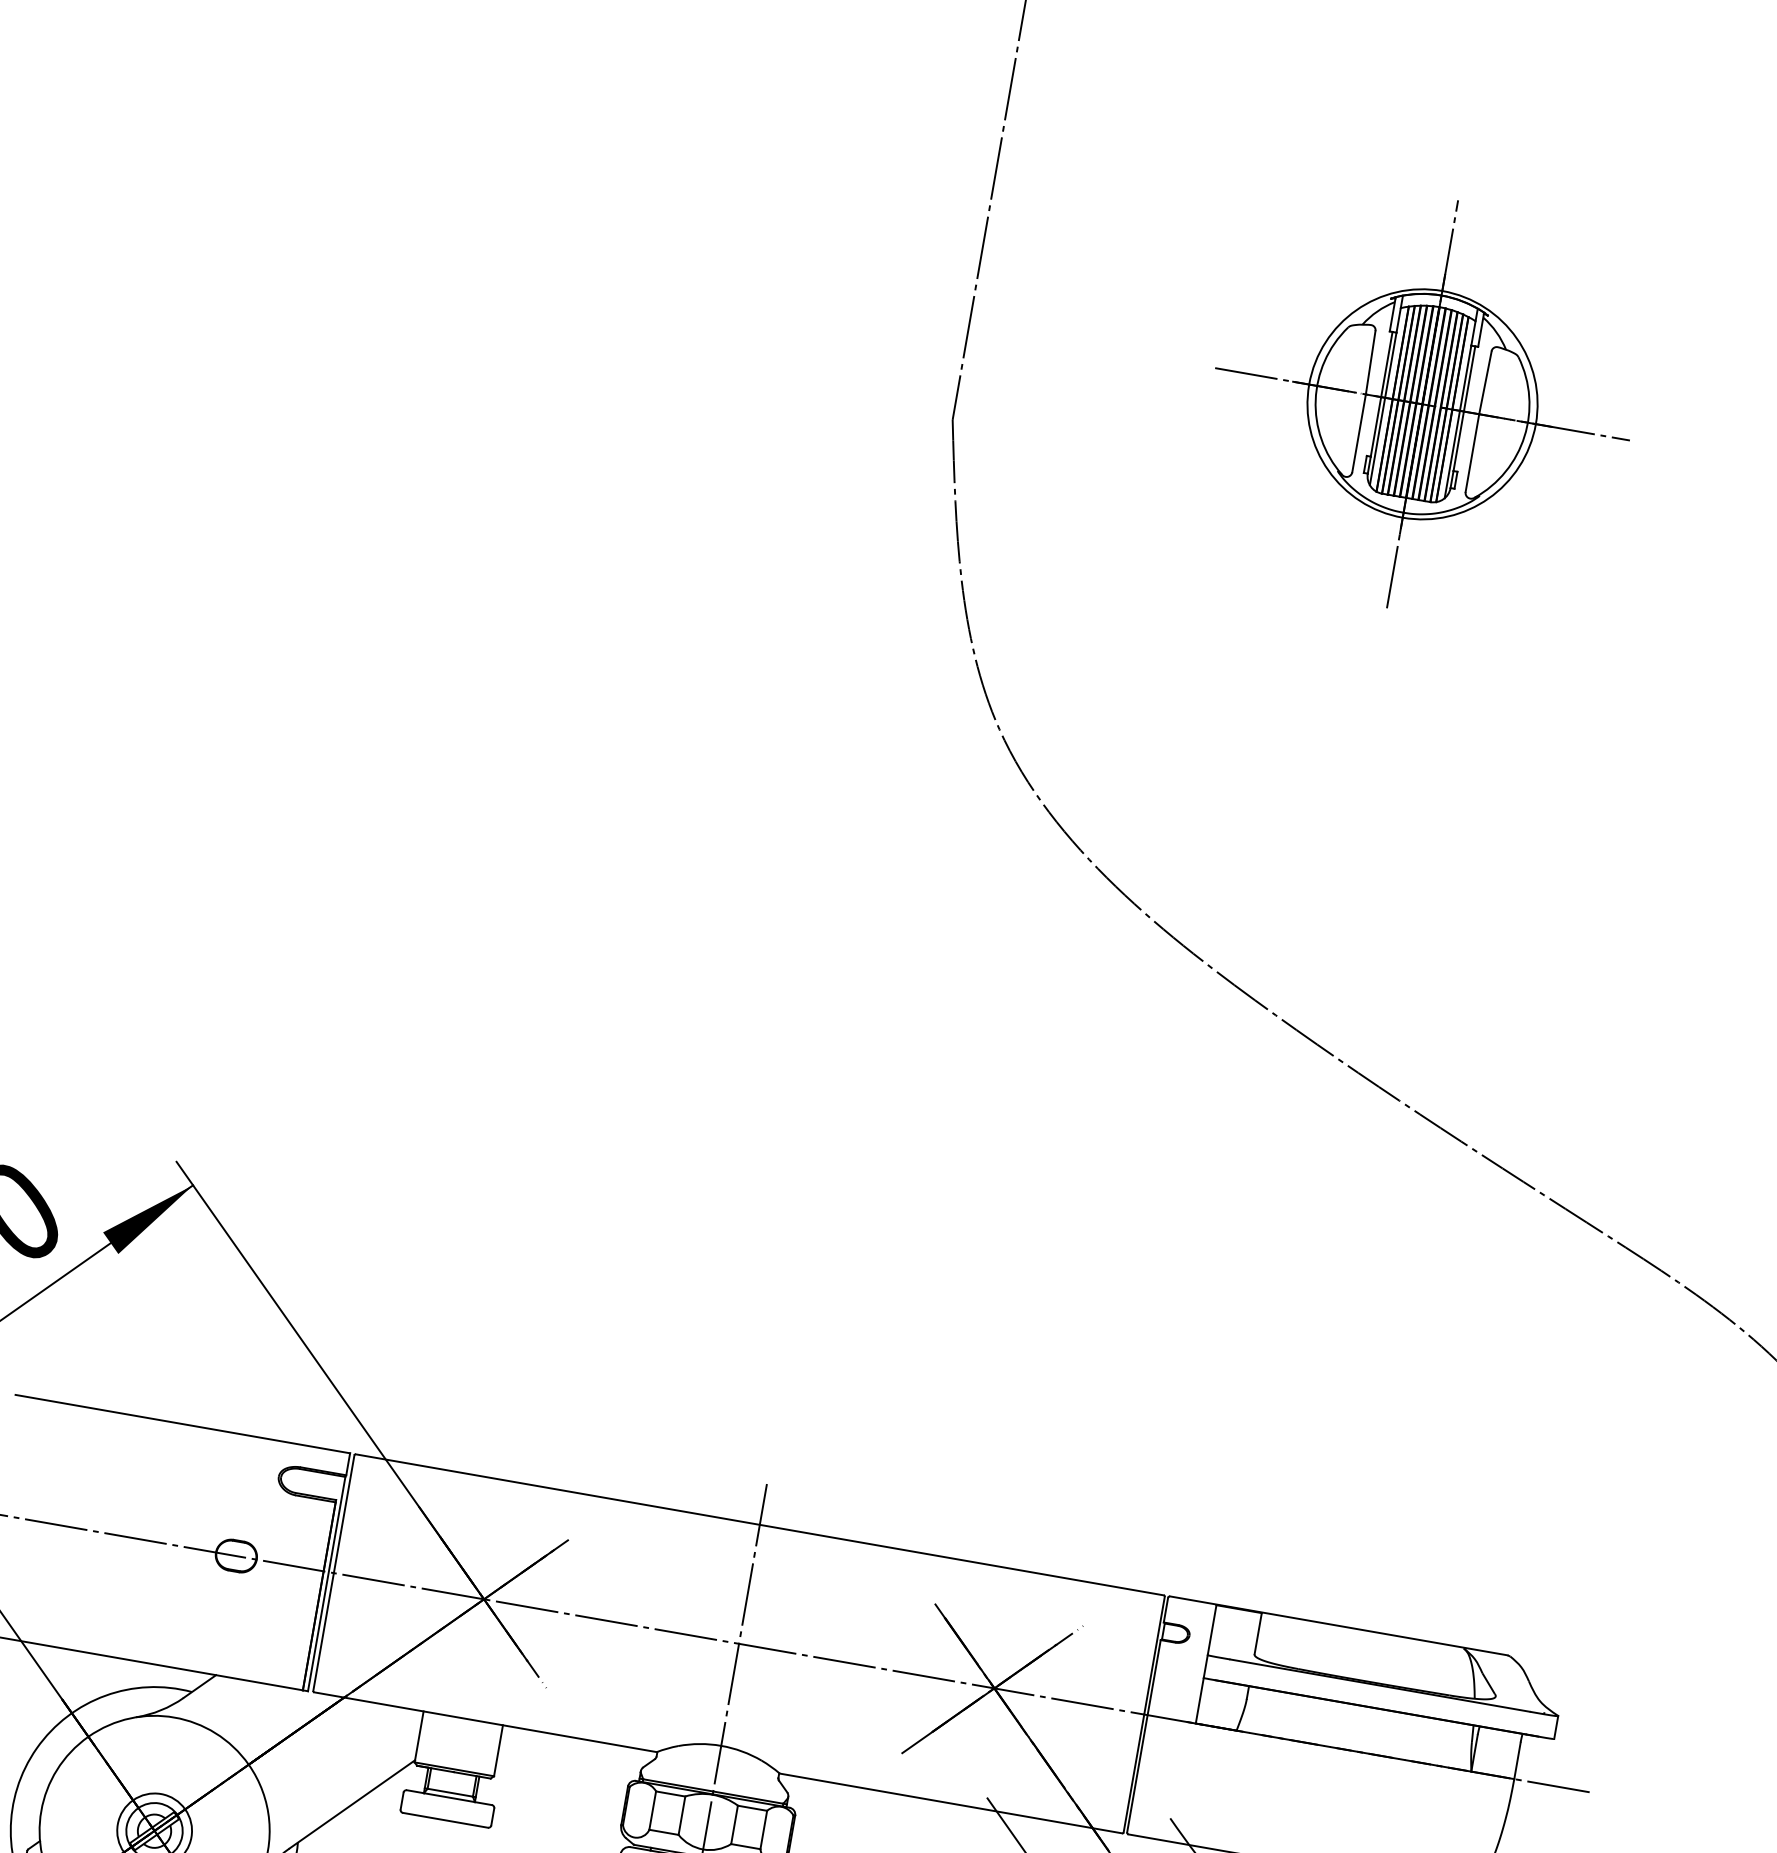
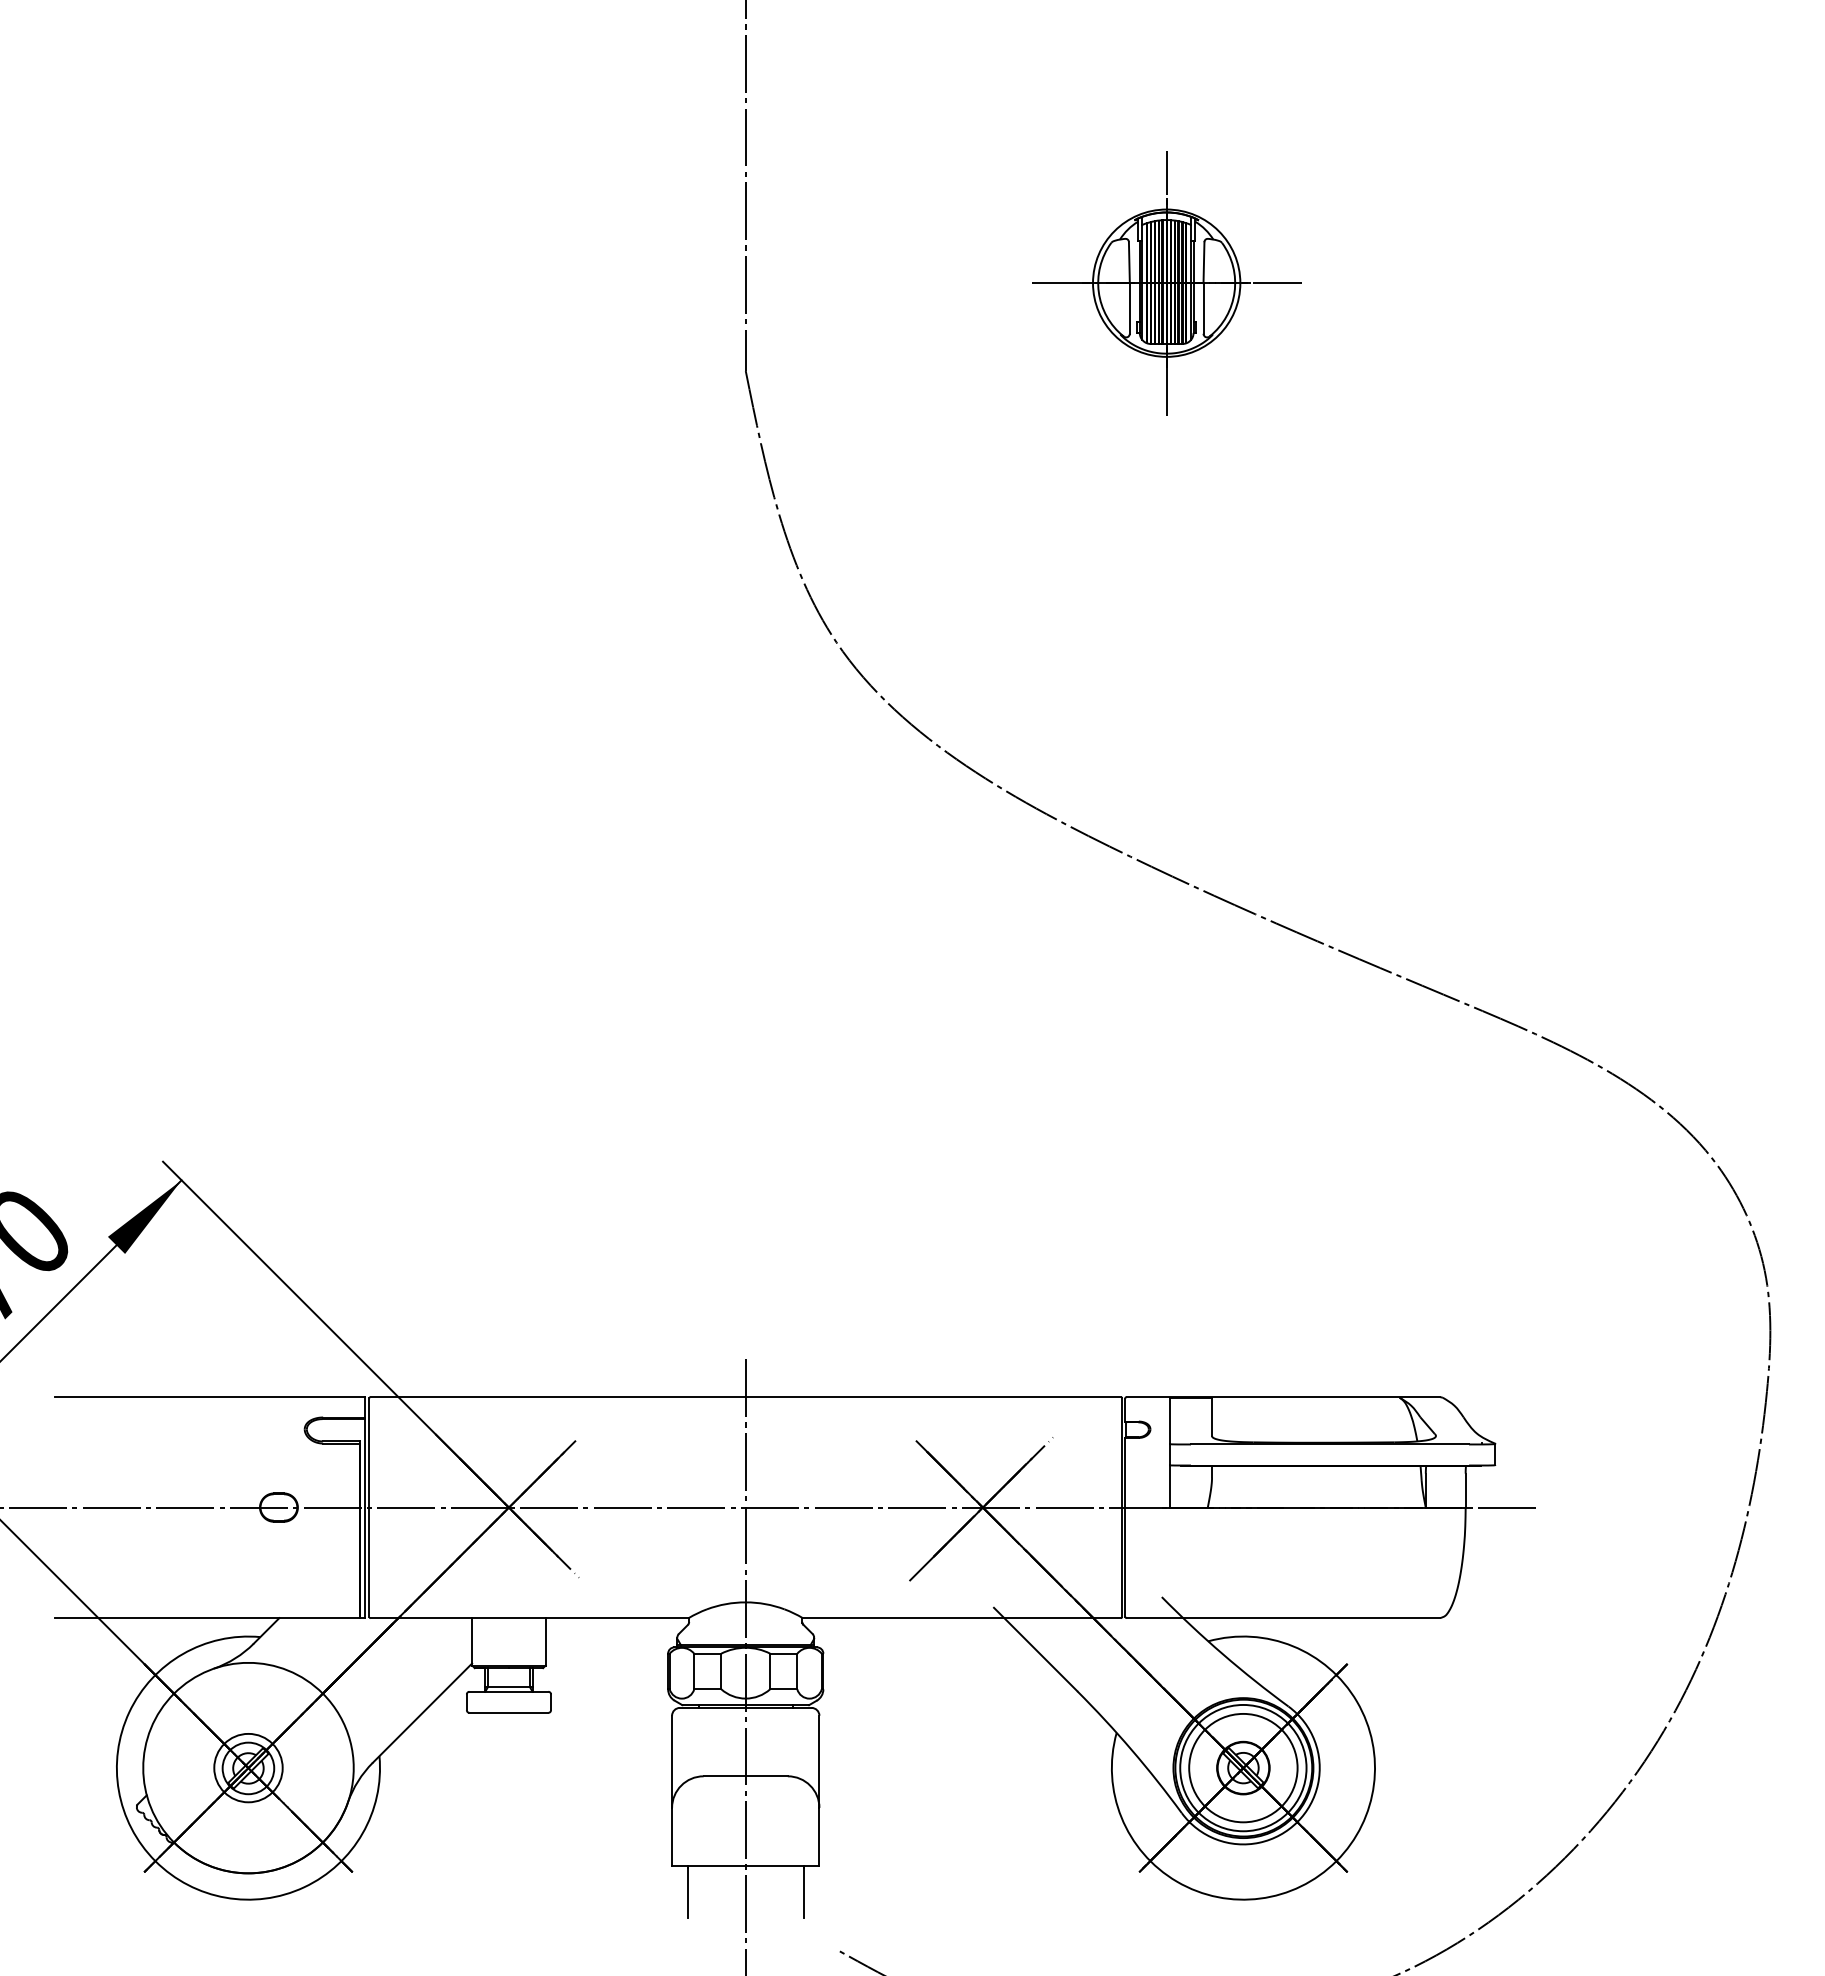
part: (1422, 404) -> (1166, 283), size x0.7

